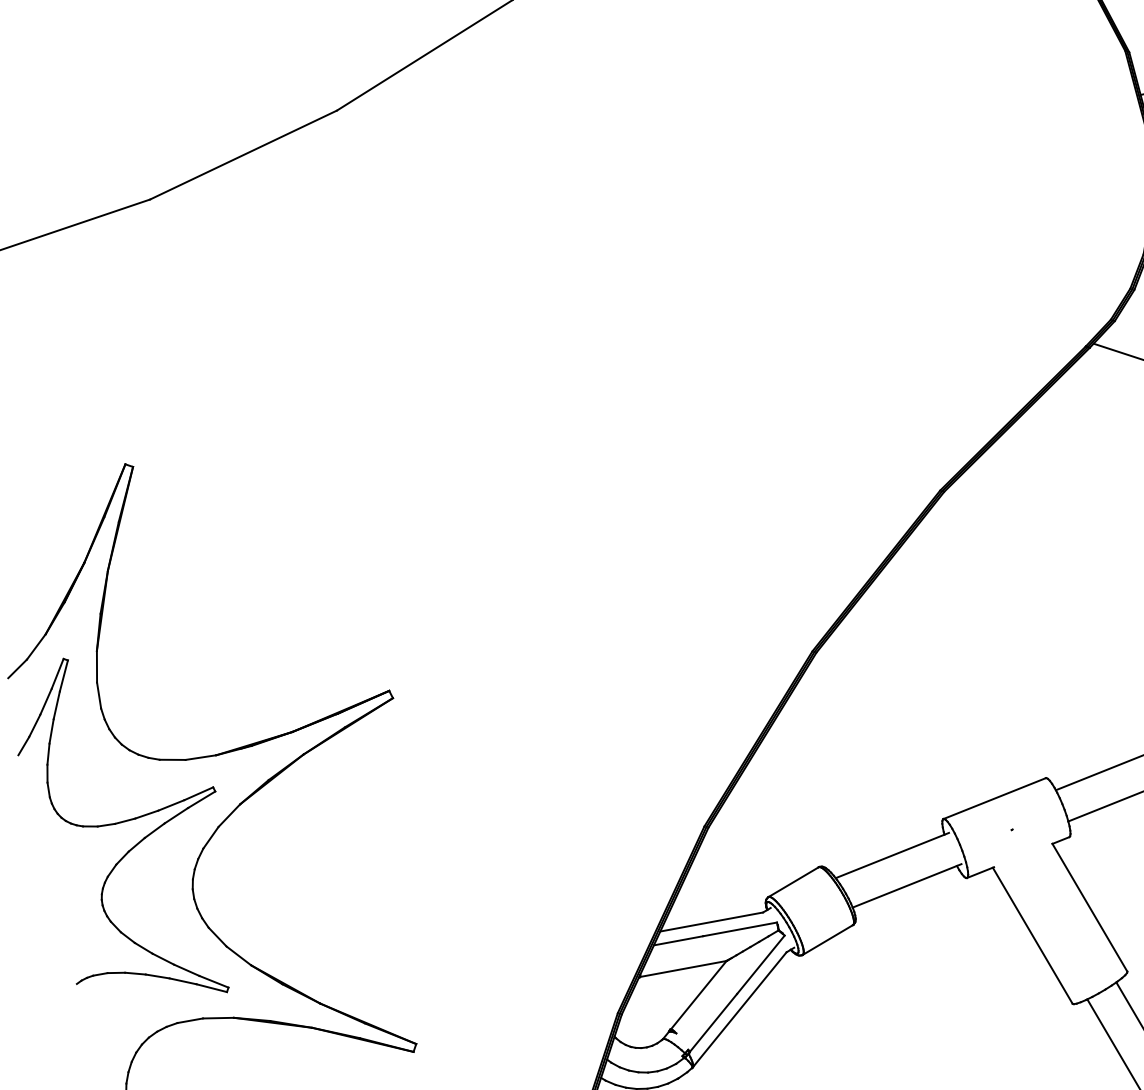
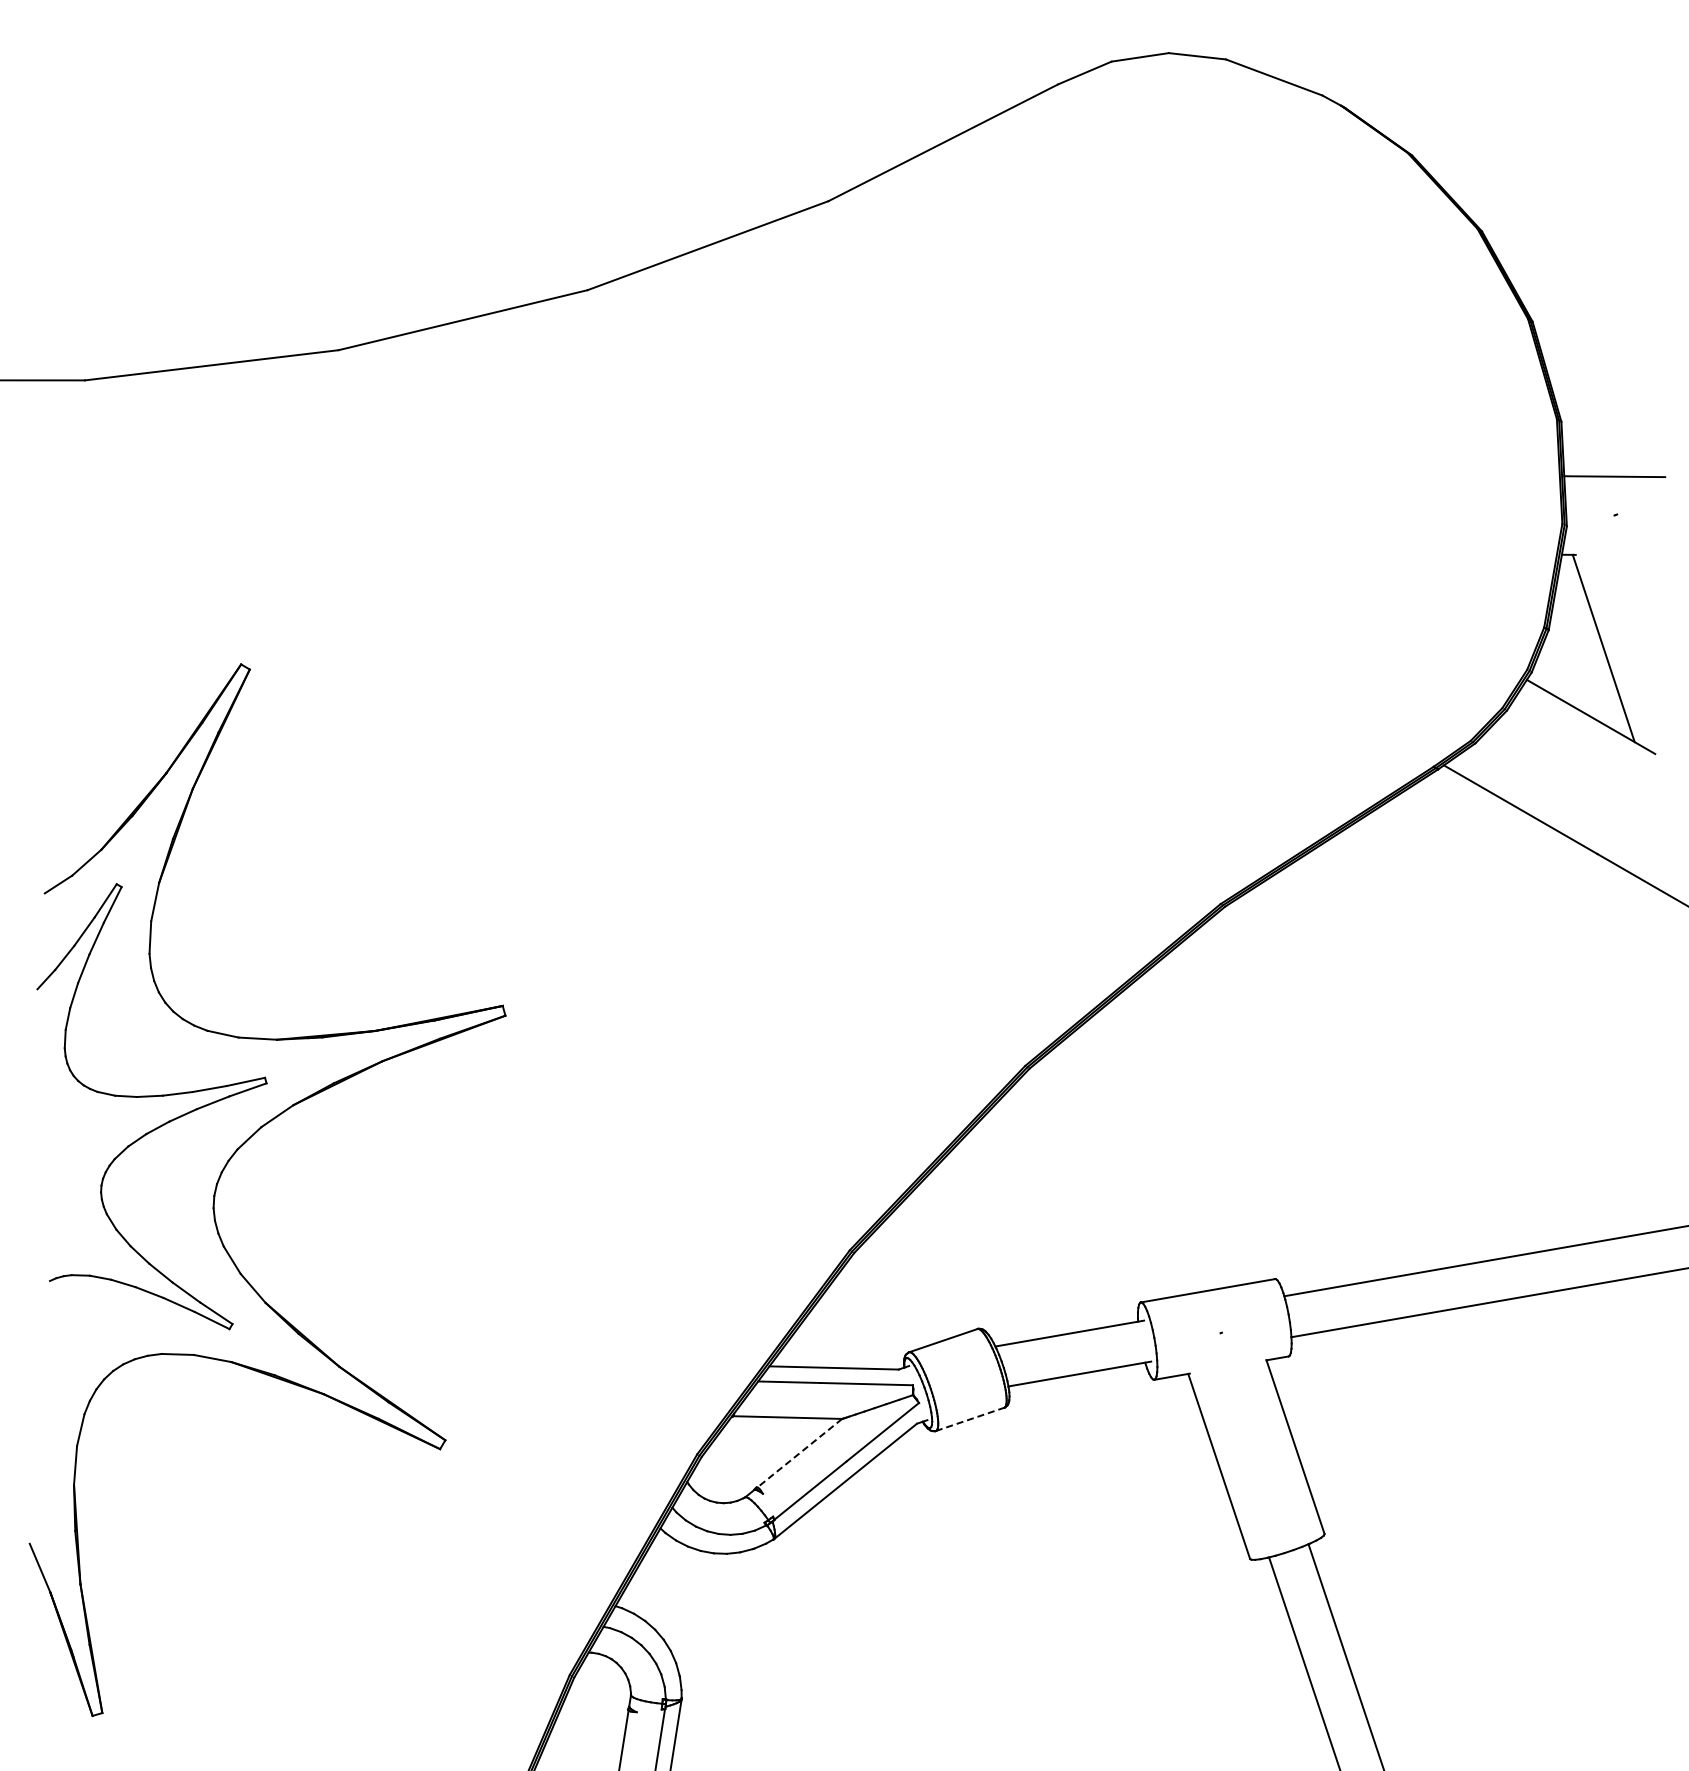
line: (828, 940) -> (970, 1419), solid -> dashed
line: (698, 995) -> (799, 1453), solid -> dashed

